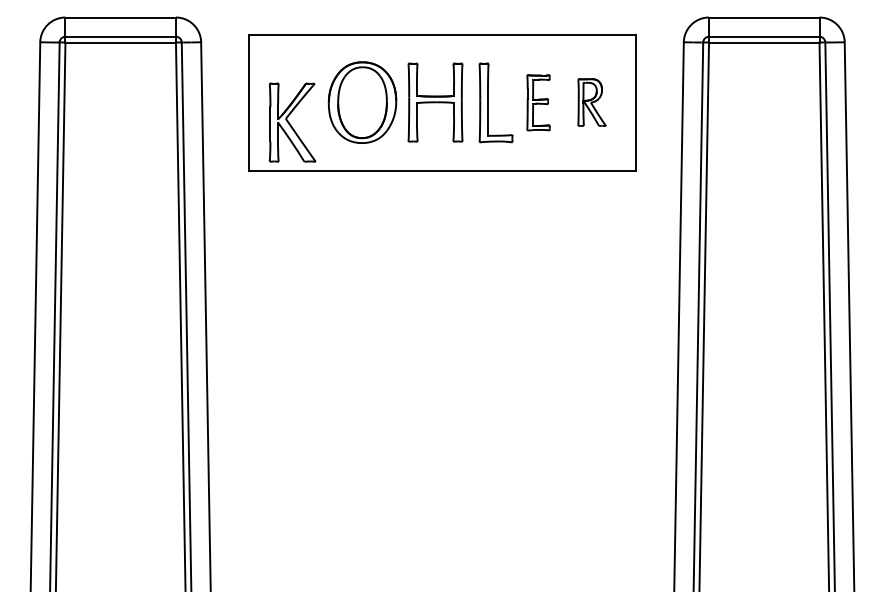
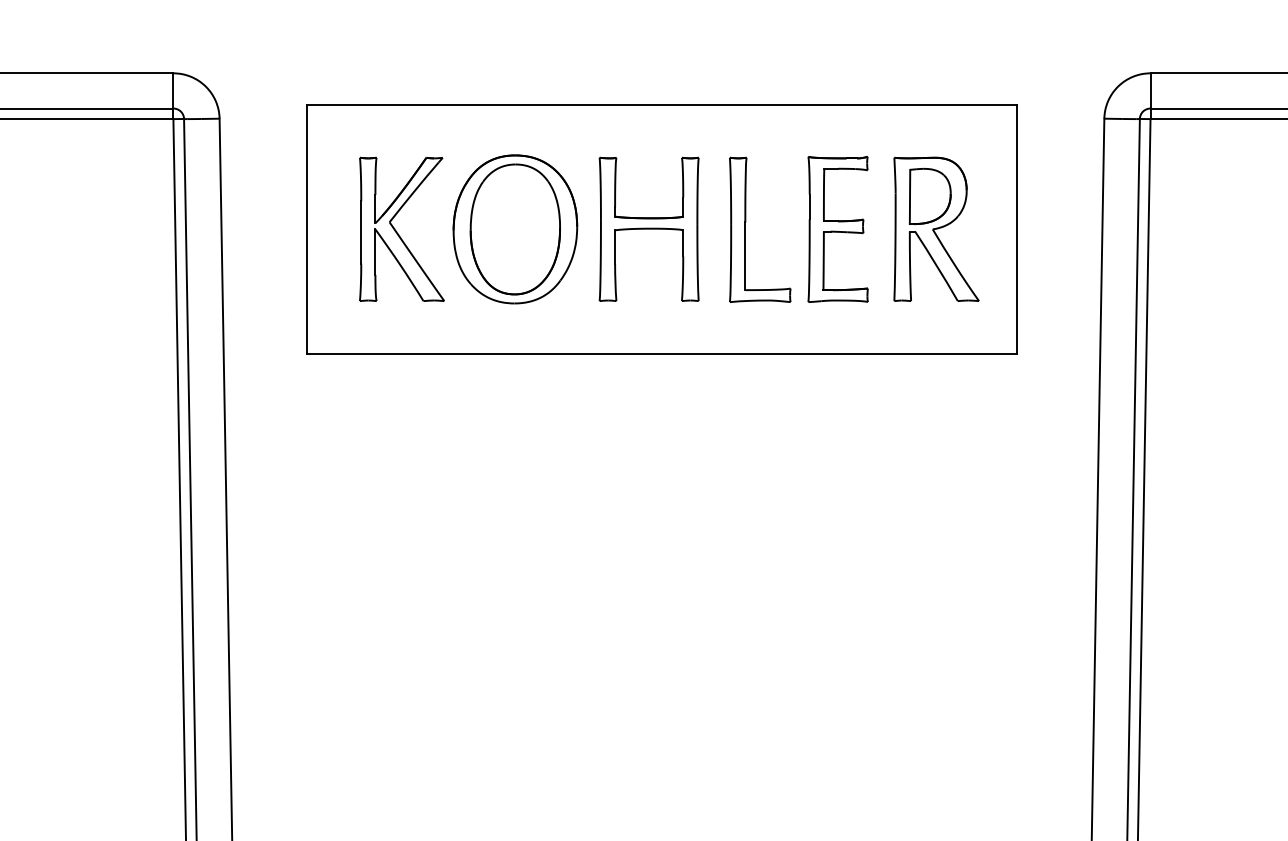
part: (538, 102) -> (837, 229), size x1.43
part: (591, 102) -> (935, 229), size x1.67
part: (292, 122) -> (401, 229), moved

